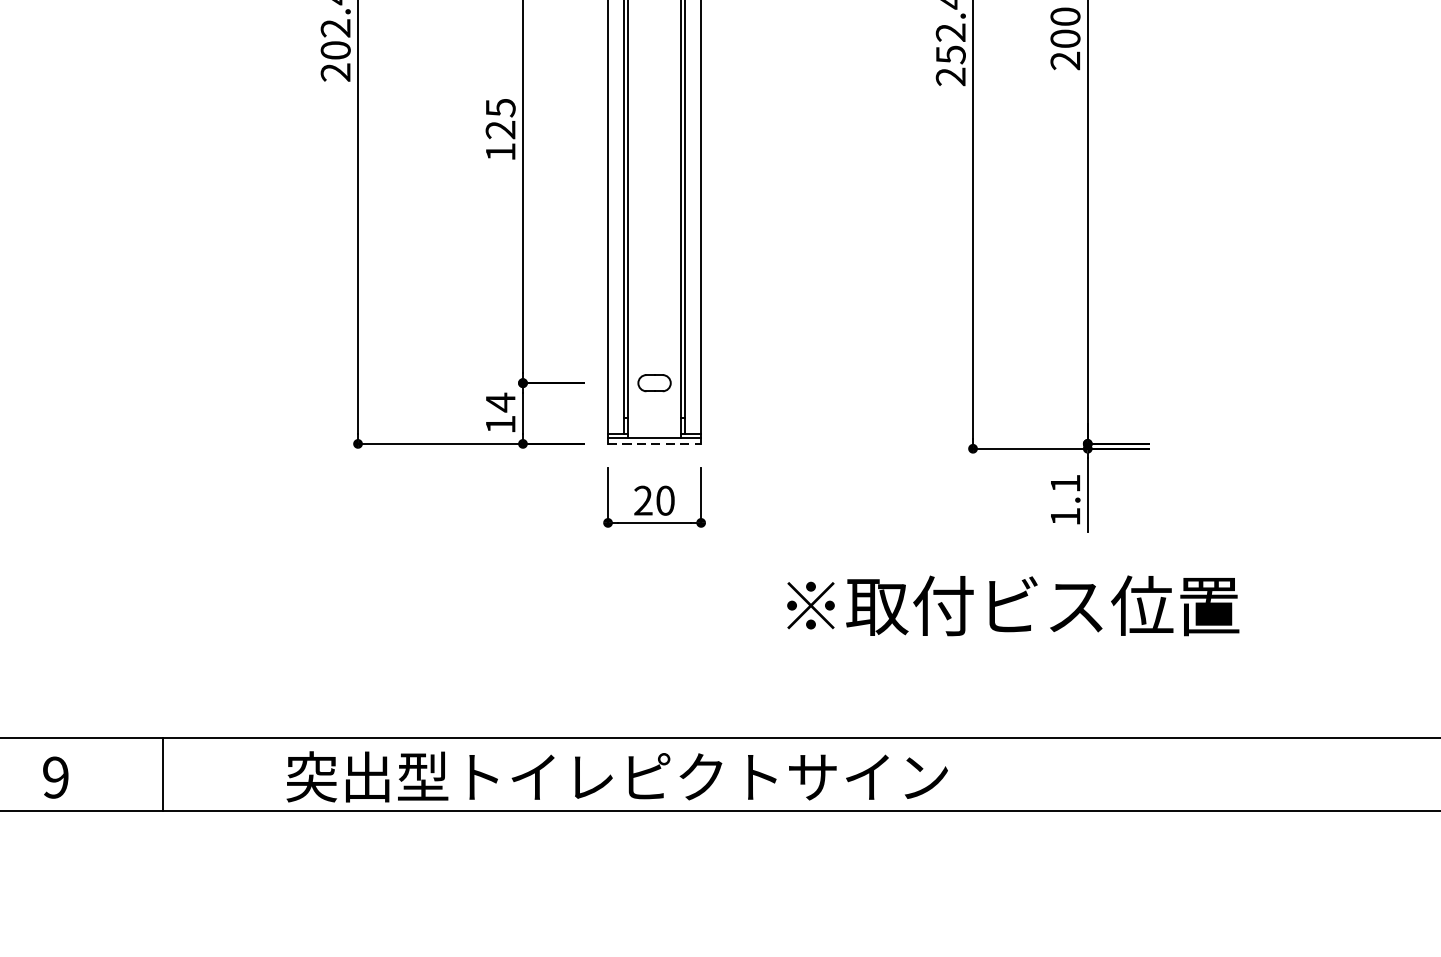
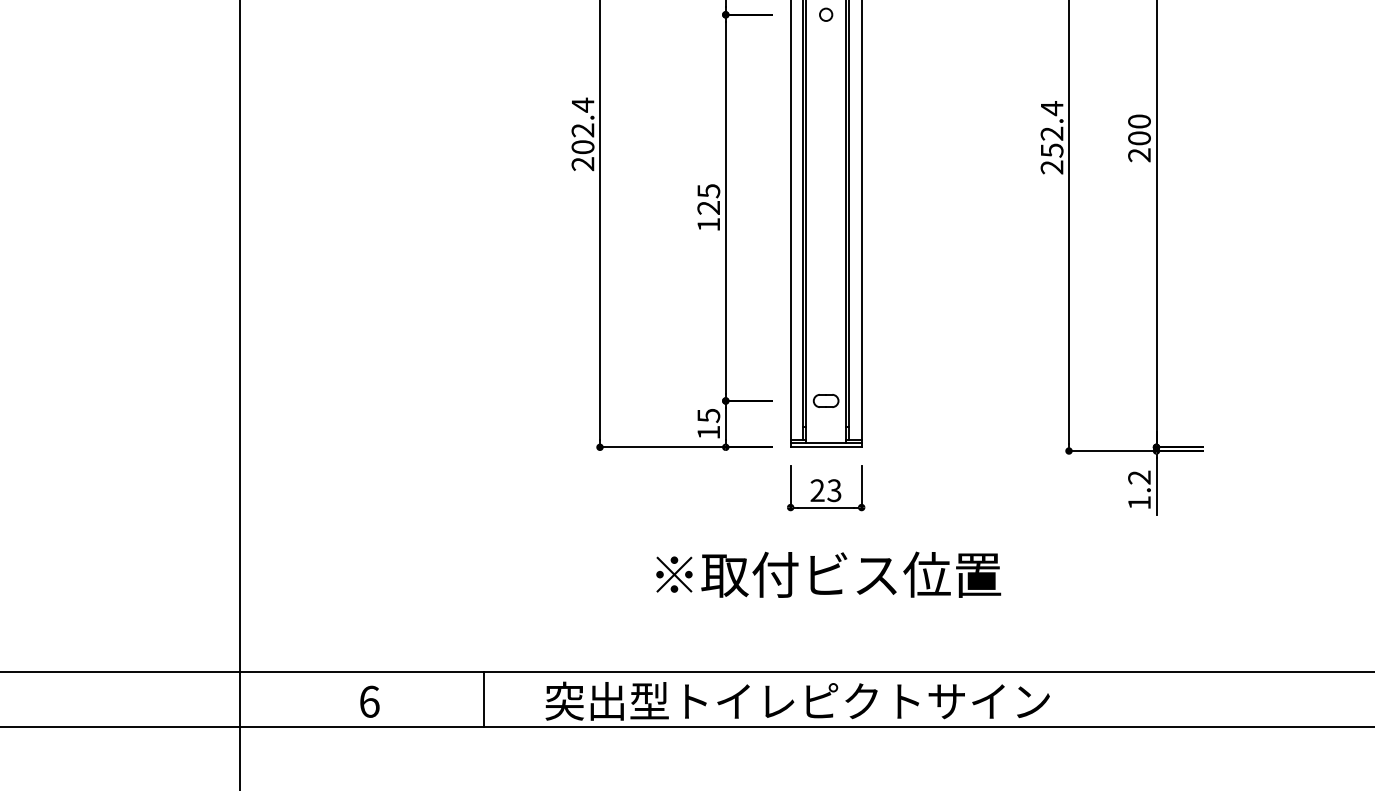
text: (500, 402) -> (708, 415), 14 -> 15
line: (655, 444) -> (826, 447), dashed -> solid
text: (1065, 483) -> (1139, 477), 1.1 -> 1.2
text: (665, 500) -> (834, 490), 20 -> 23
text: (1013, 605) -> (828, 574), moved
line: (163, 774) -> (484, 699), moved
text: (55, 777) -> (369, 701), 9 -> 6

